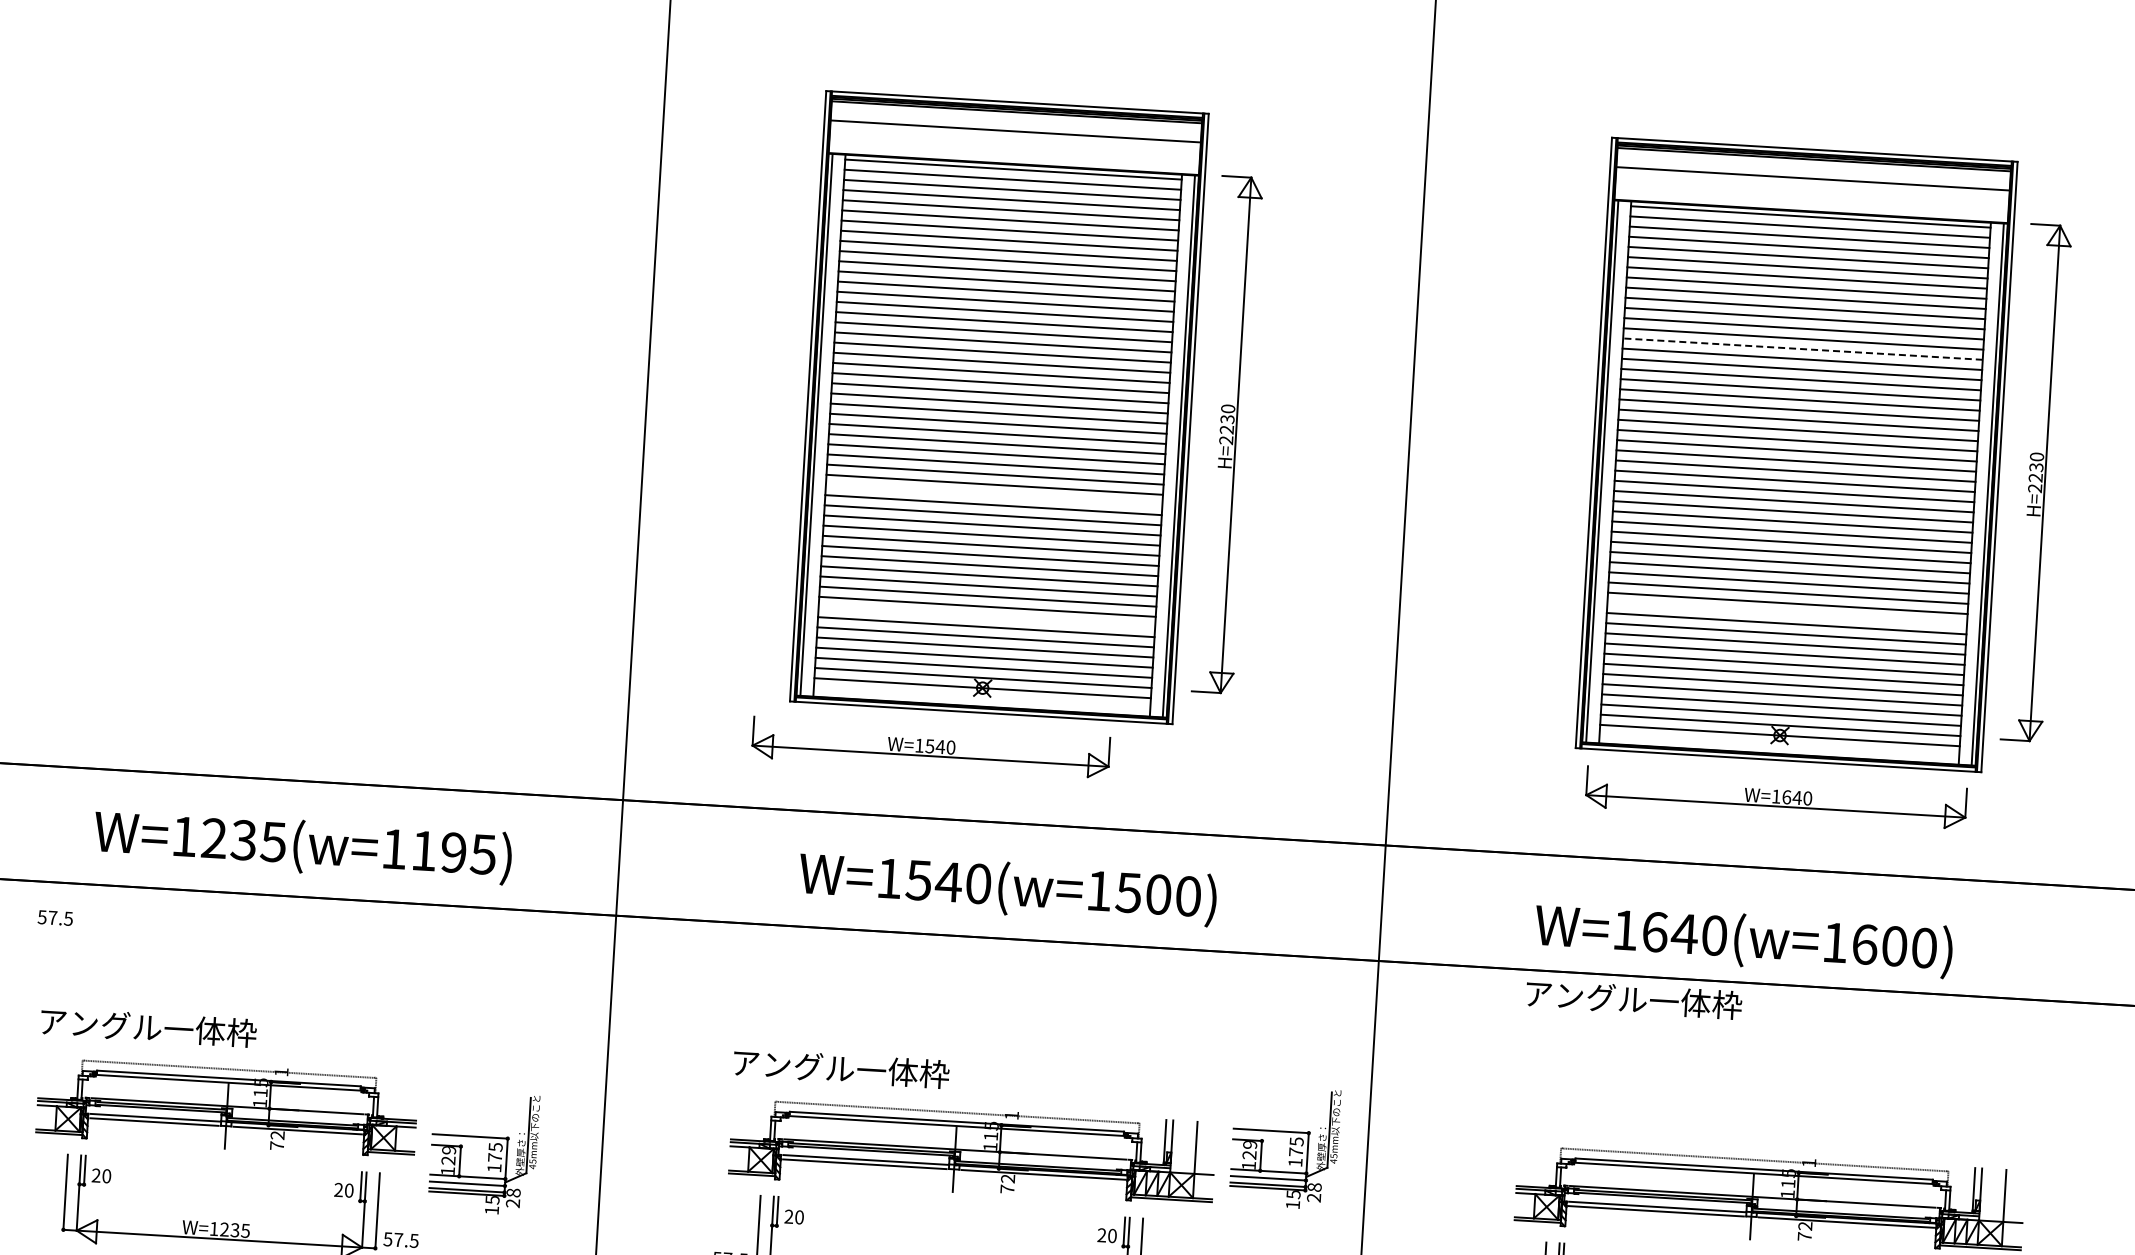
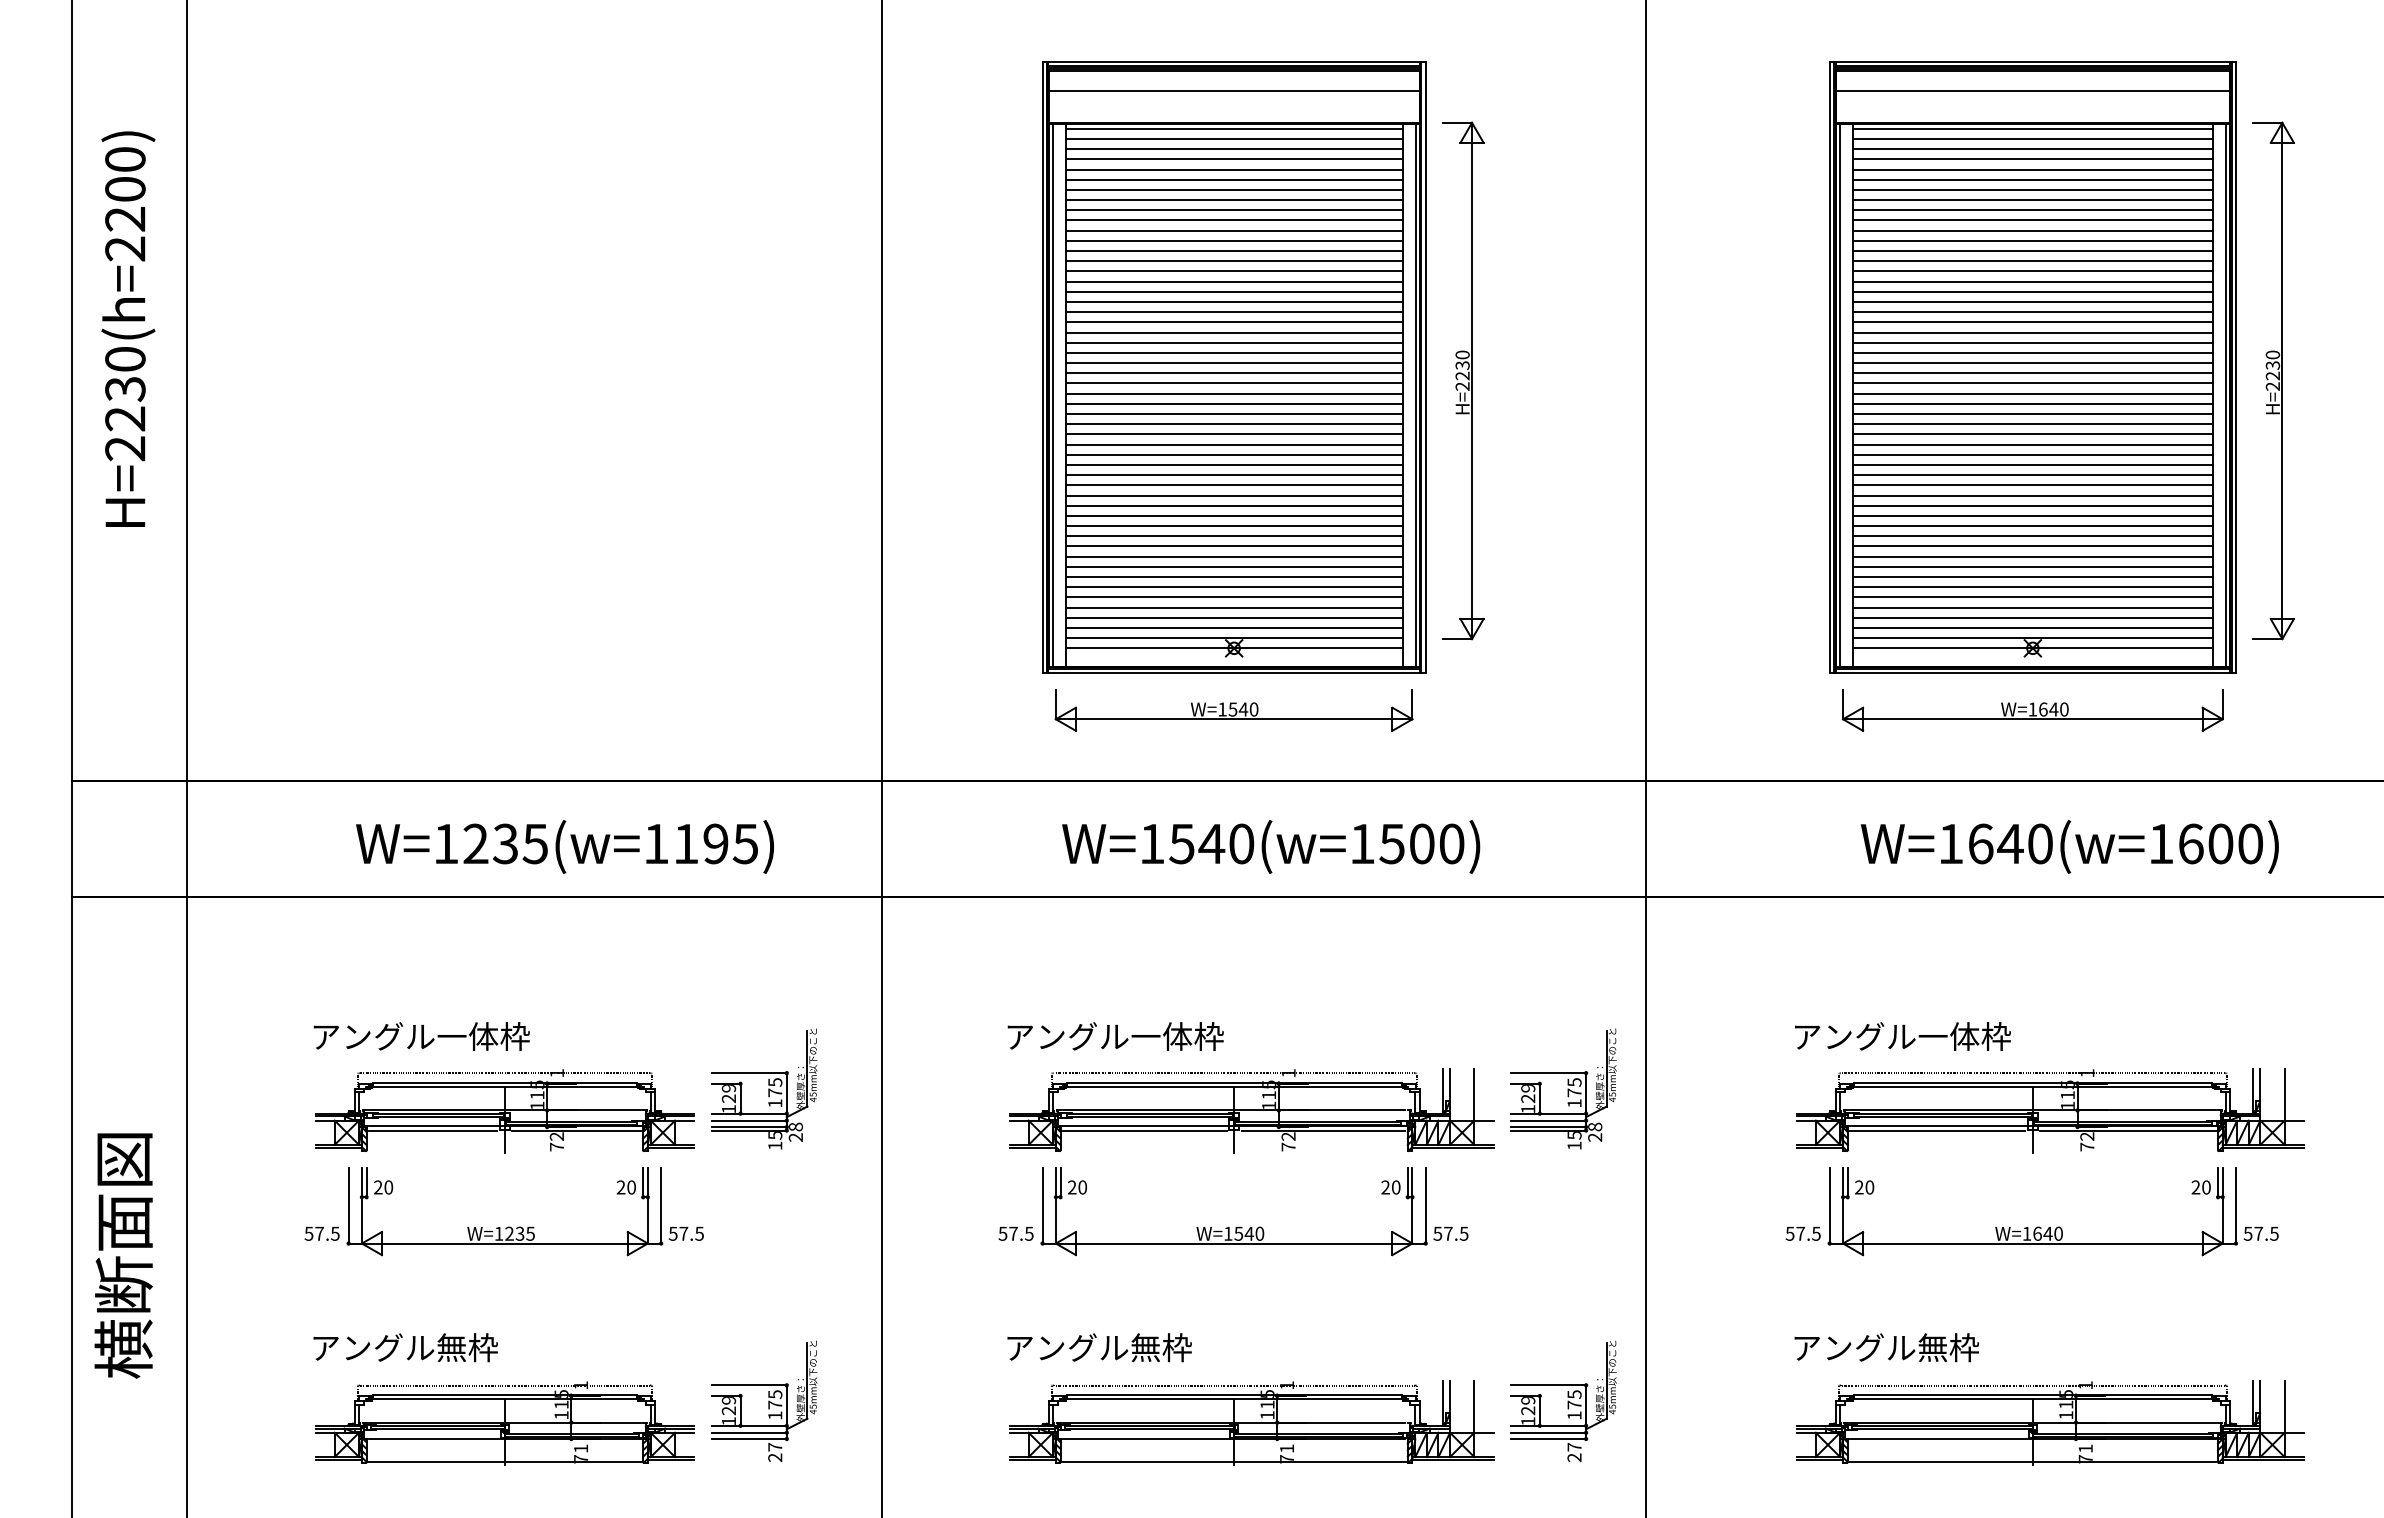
line: (1802, 349) -> (2032, 261), dashed -> solid
line: (993, 494) -> (1233, 454), added
line: (1786, 613) -> (2032, 526), added
line: (986, 617) -> (1233, 577), added
part: (930, 747) -> (1233, 710), moved
text: (54, 917) -> (321, 1233), moved
text: (1743, 939) -> (2069, 846), moved
text: (1633, 999) -> (1902, 1036), moved
part: (484, 1152) -> (764, 1088), moved

